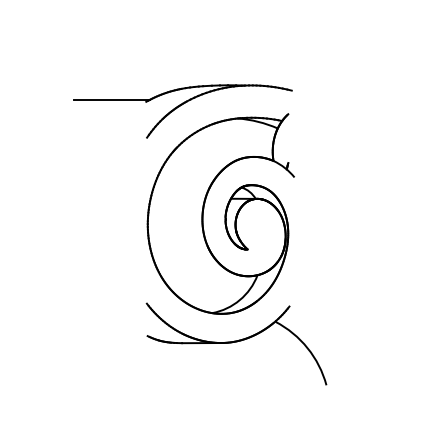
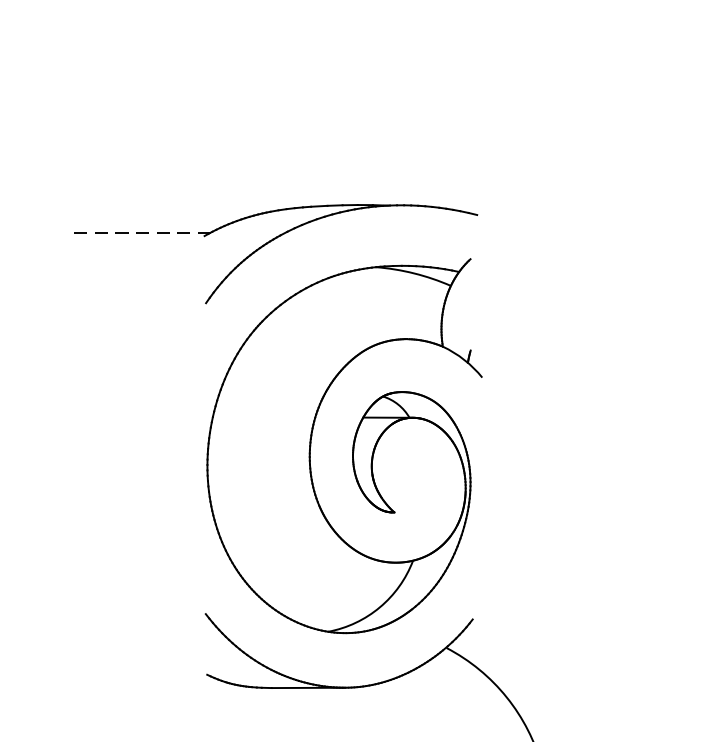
line: (111, 99) -> (139, 231), solid -> dashed

